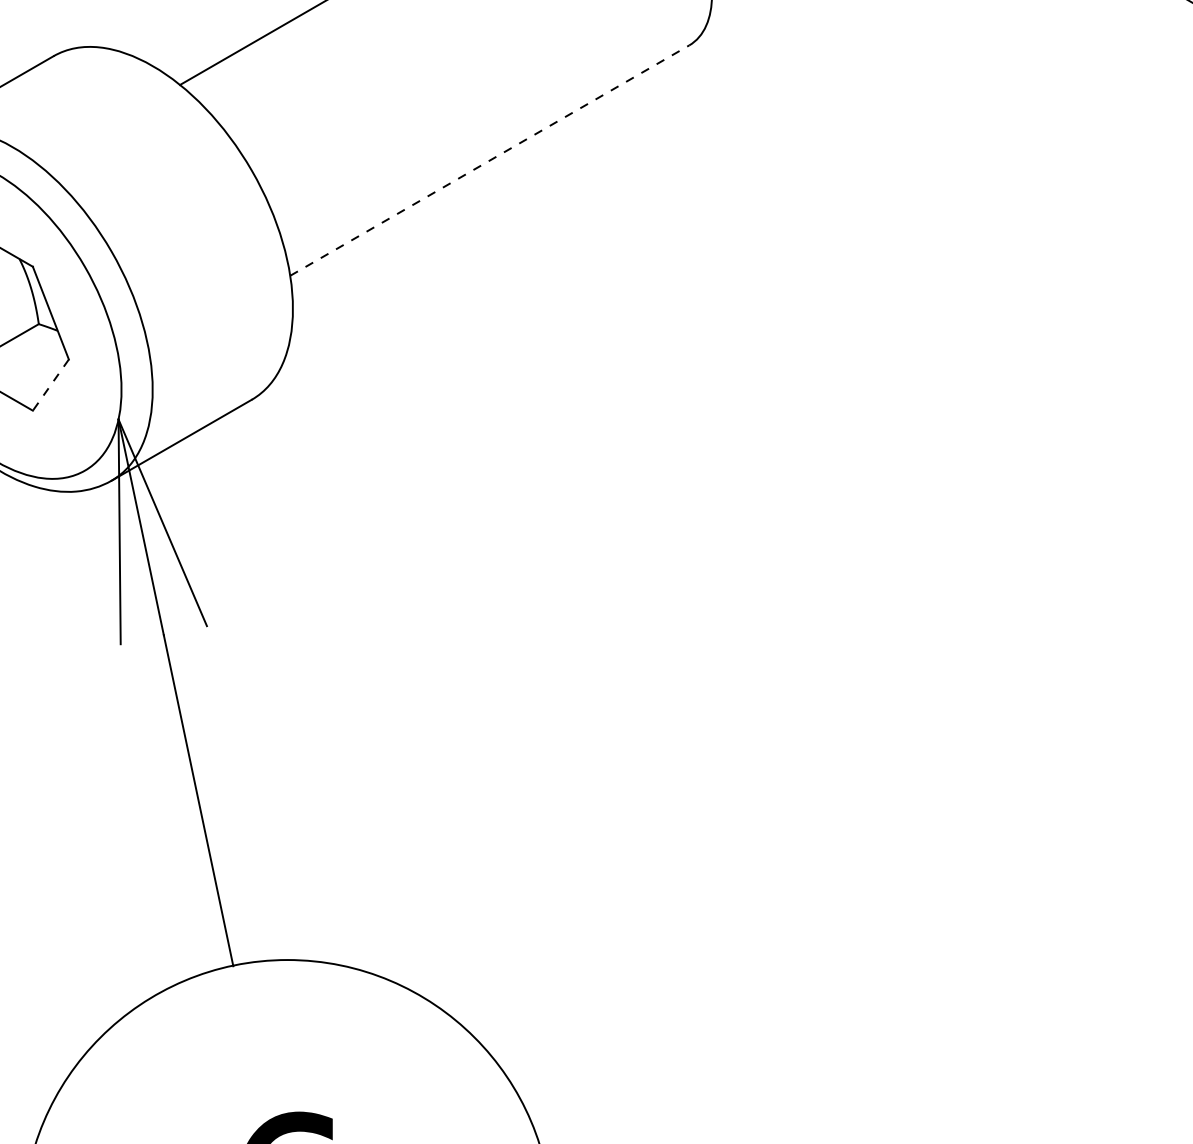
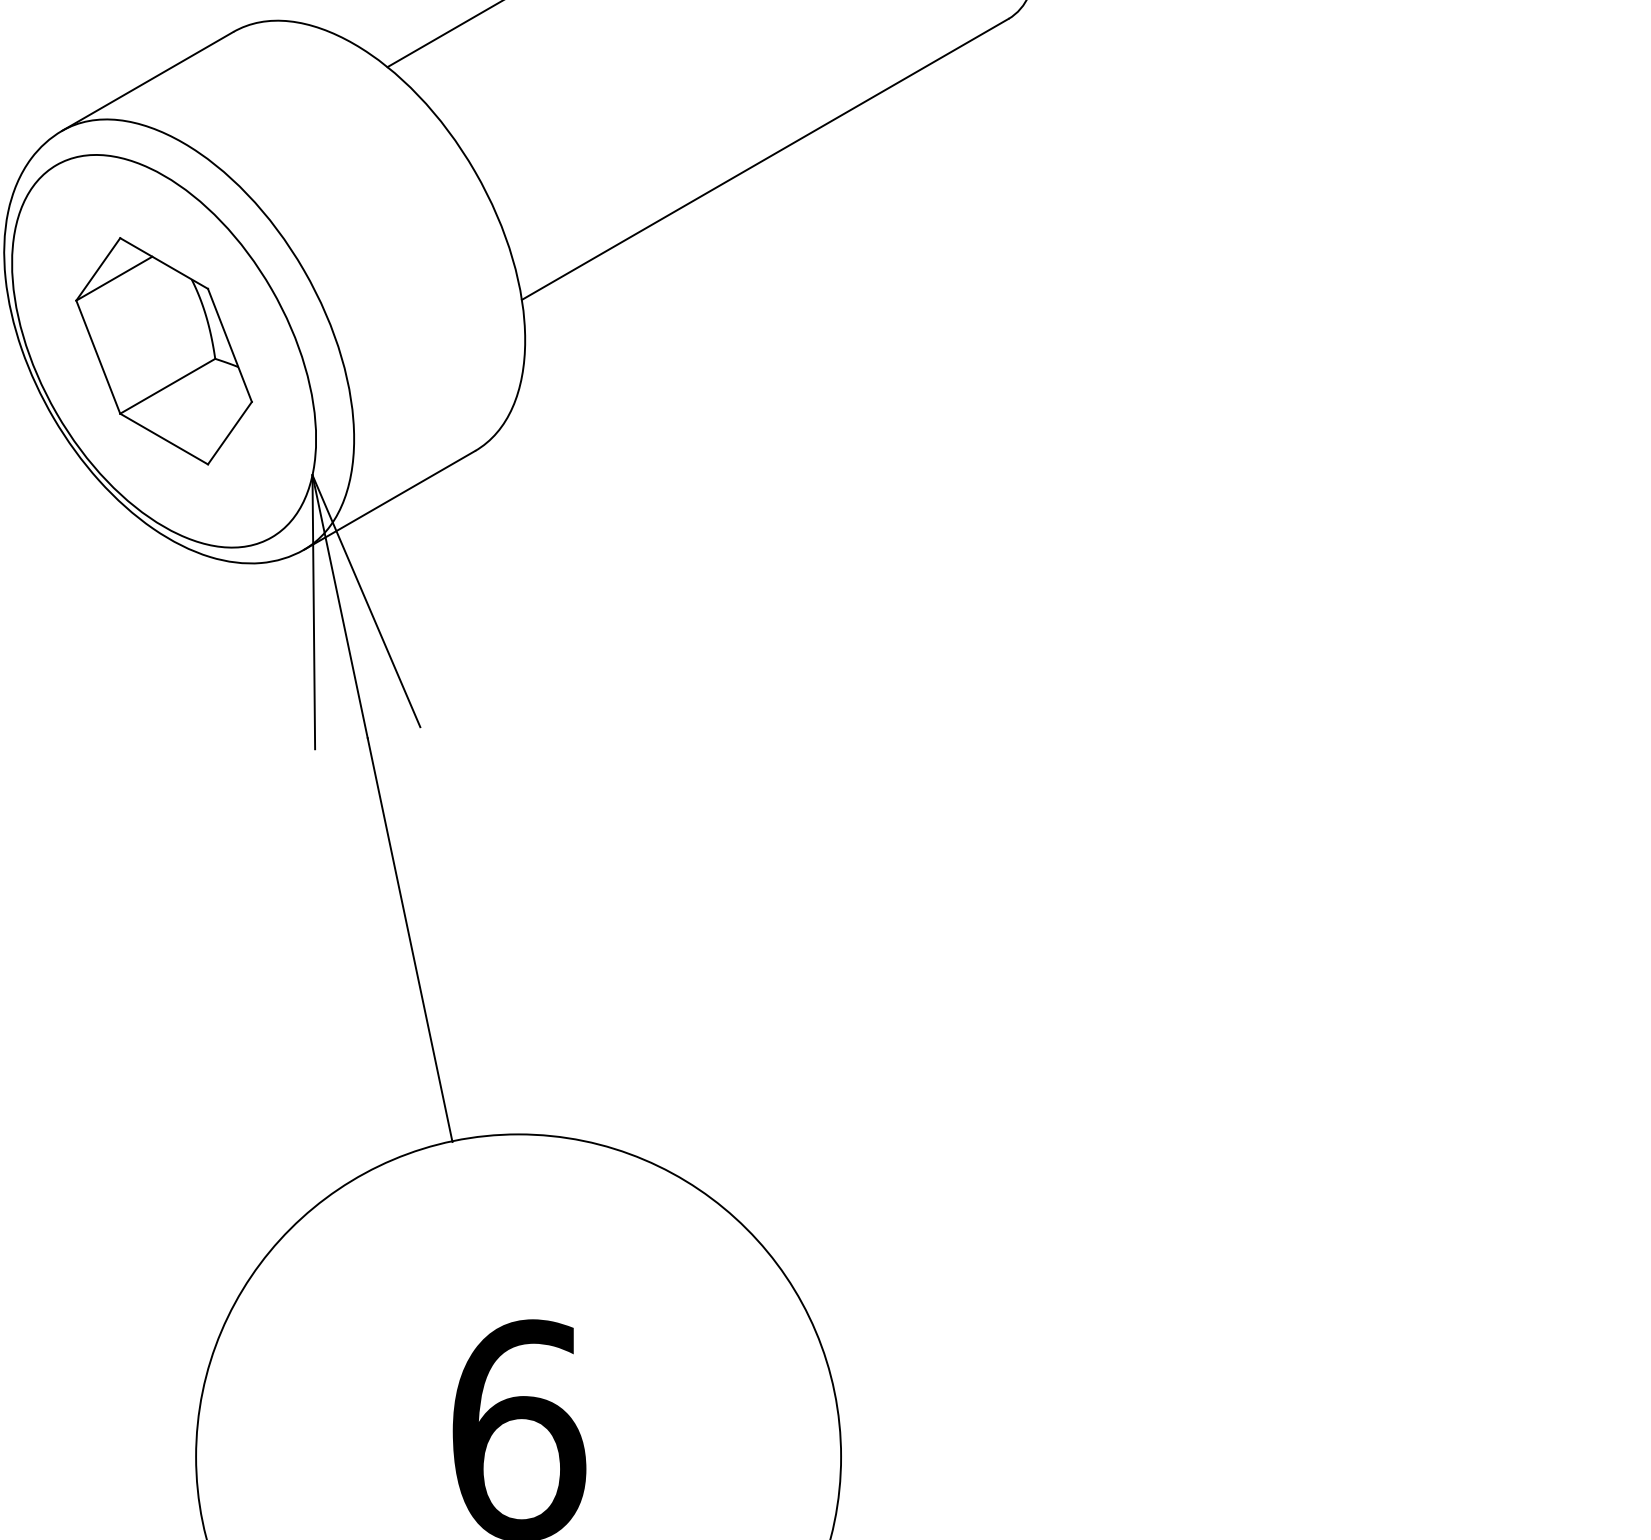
line: (489, 160) -> (765, 159), dashed -> solid
line: (50, 385) -> (229, 433), dashed -> solid

